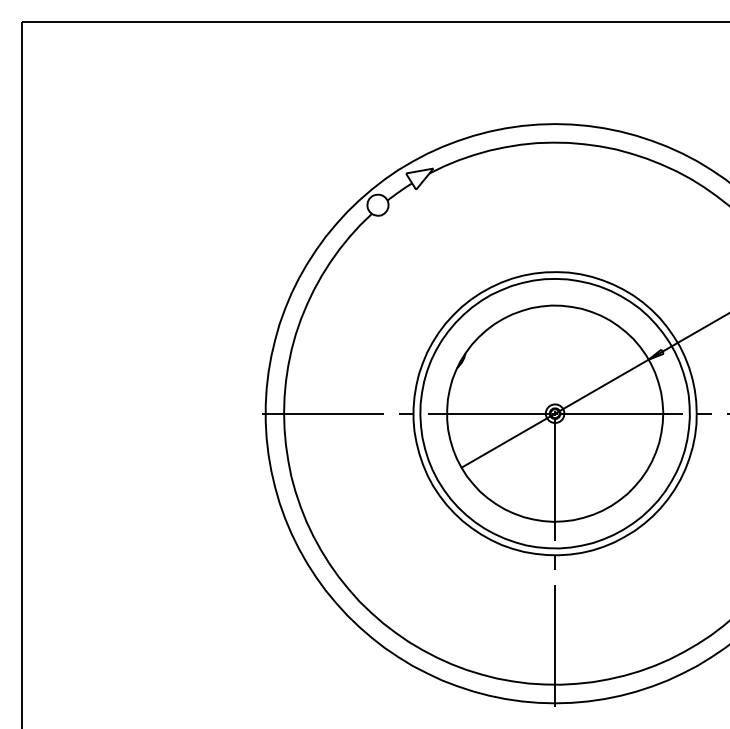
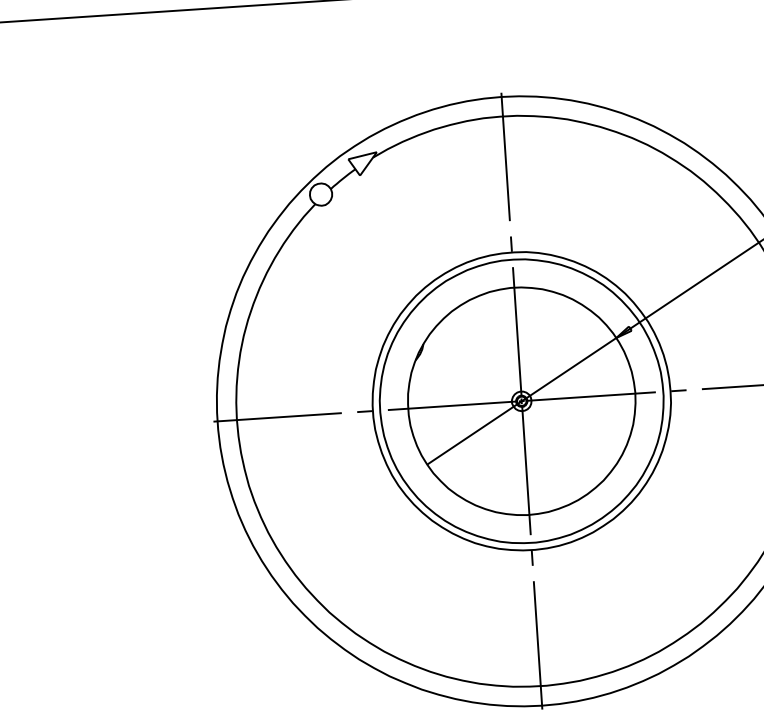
line: (555, 258) -> (511, 238), added

